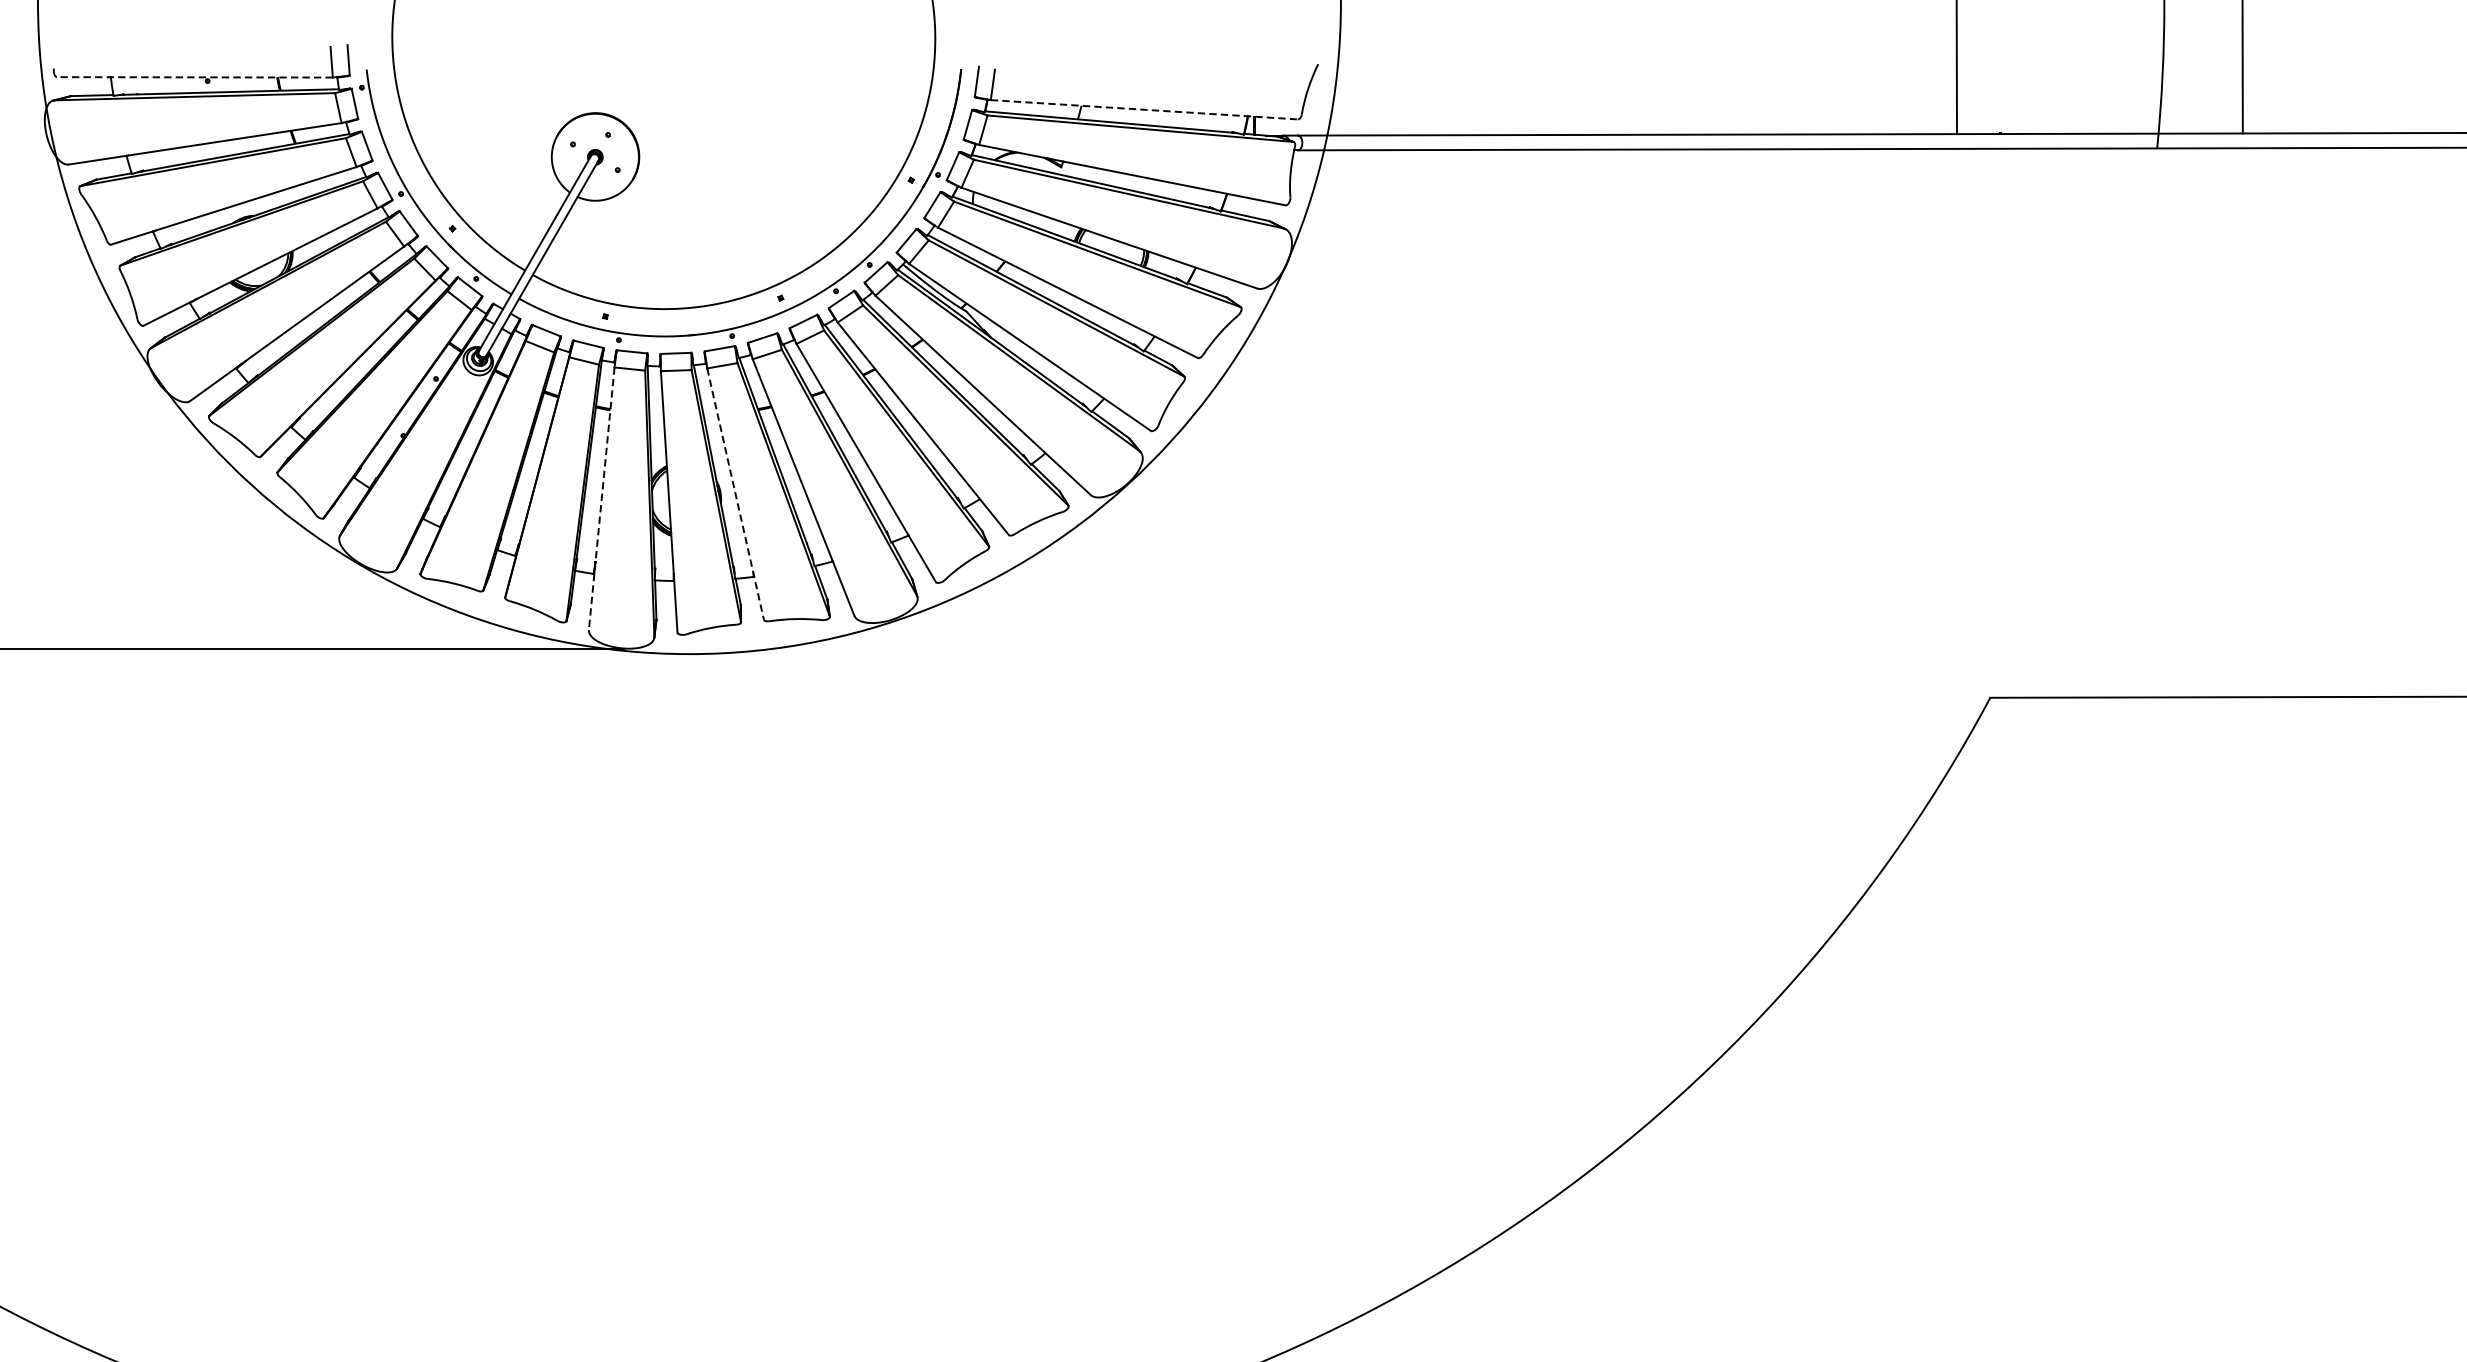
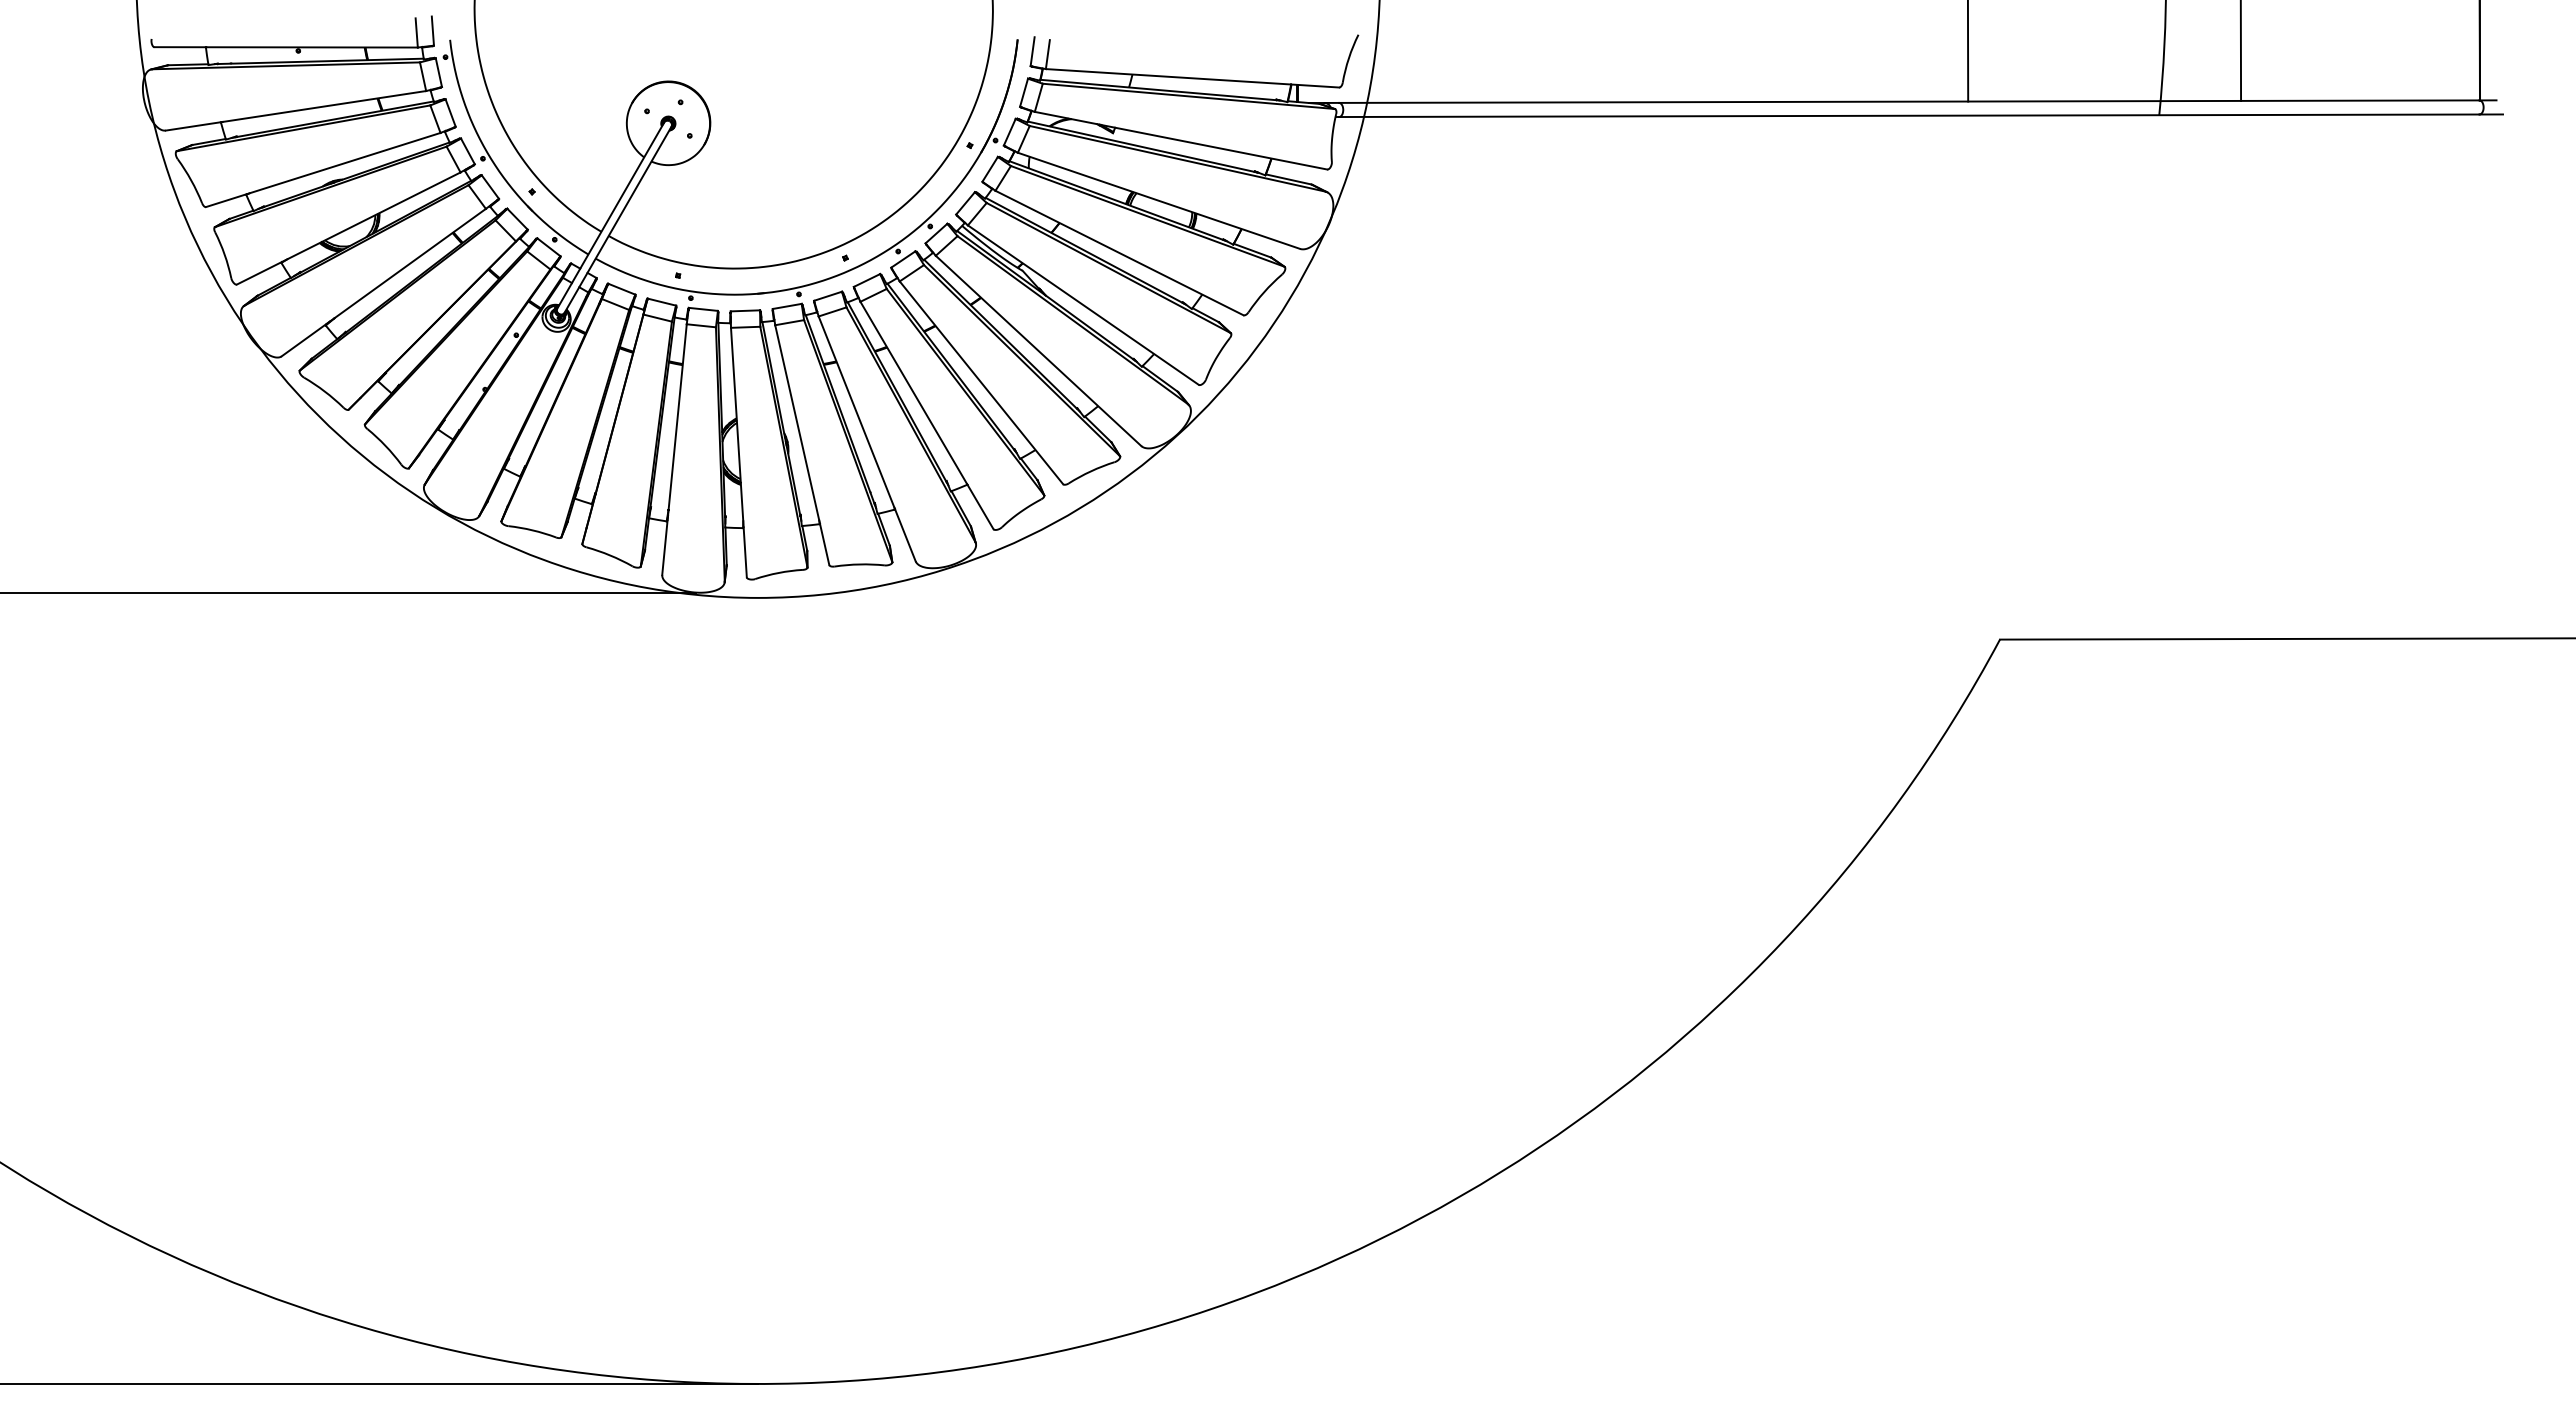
line: (195, 77) -> (286, 47), dashed -> solid
line: (1144, 109) -> (1192, 78), dashed -> solid
line: (735, 494) -> (802, 445), dashed -> solid
line: (601, 498) -> (674, 449), dashed -> solid

